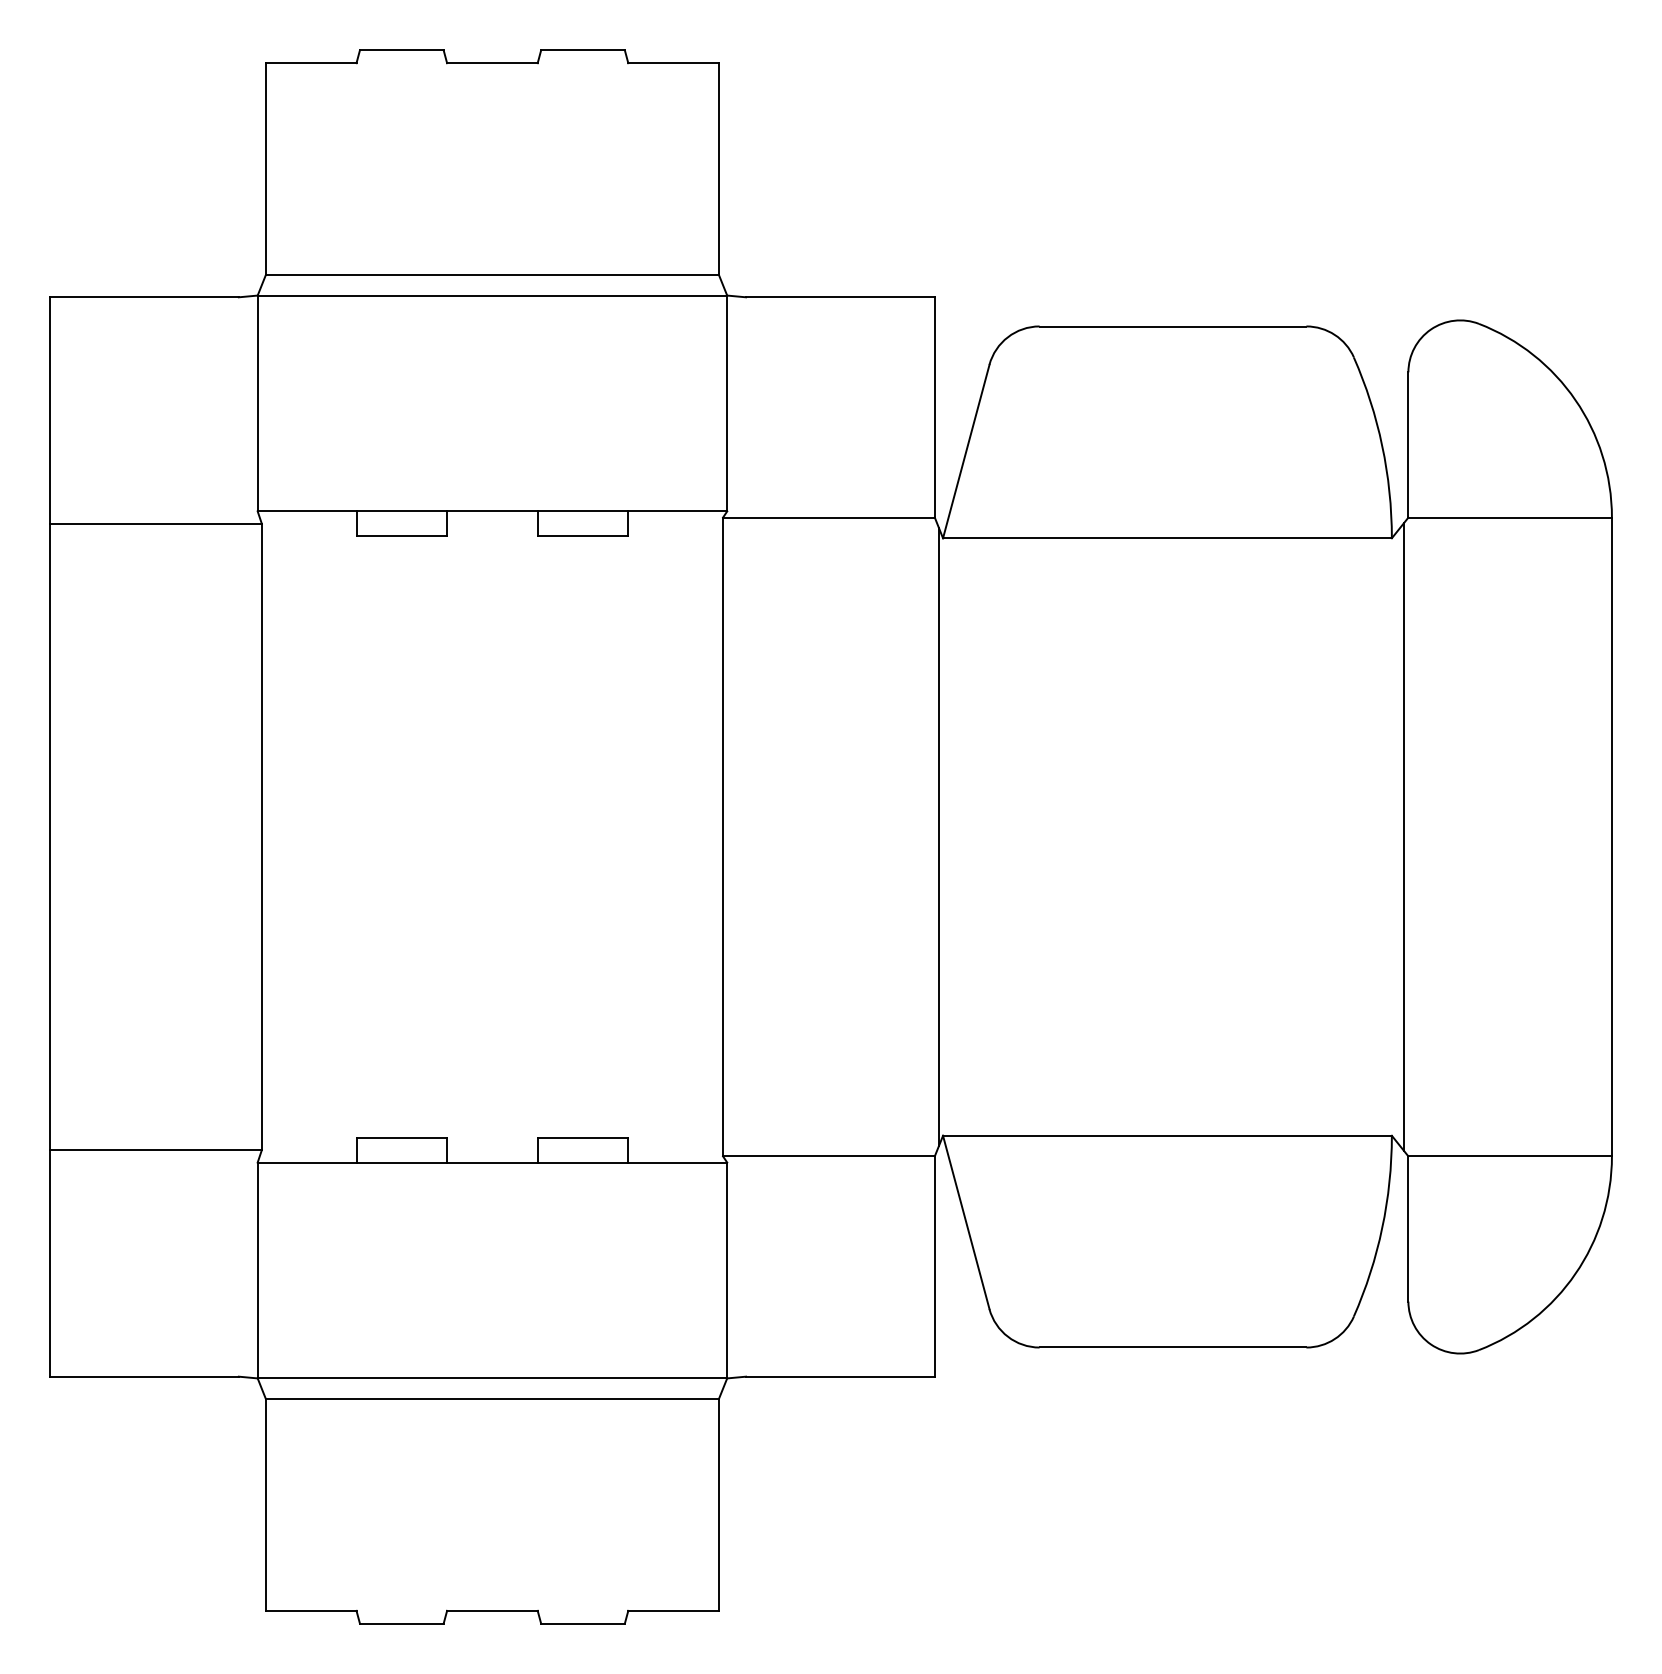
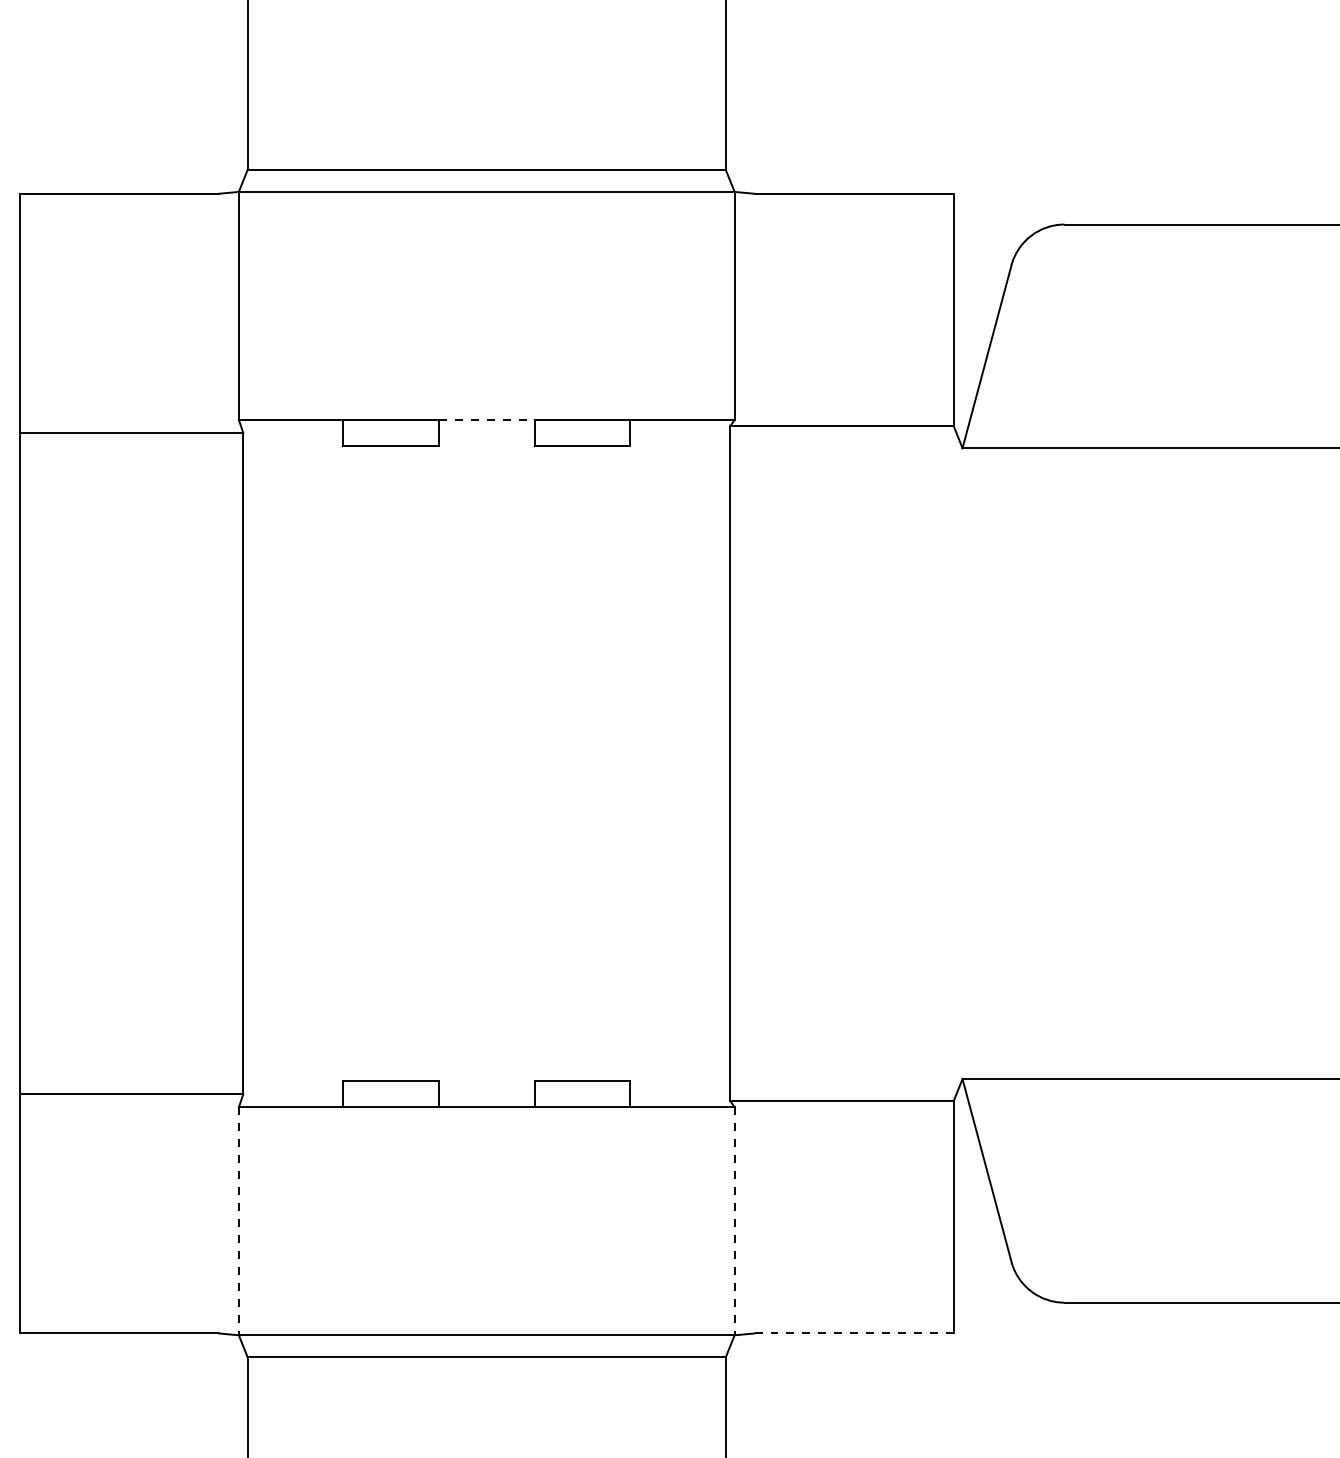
line: (492, 511) -> (486, 419), solid -> dashed
line: (938, 836) -> (957, 763), removed
line: (257, 1270) -> (238, 1221), solid -> dashed
line: (727, 1270) -> (734, 1221), solid -> dashed
line: (839, 1376) -> (853, 1333), solid -> dashed

